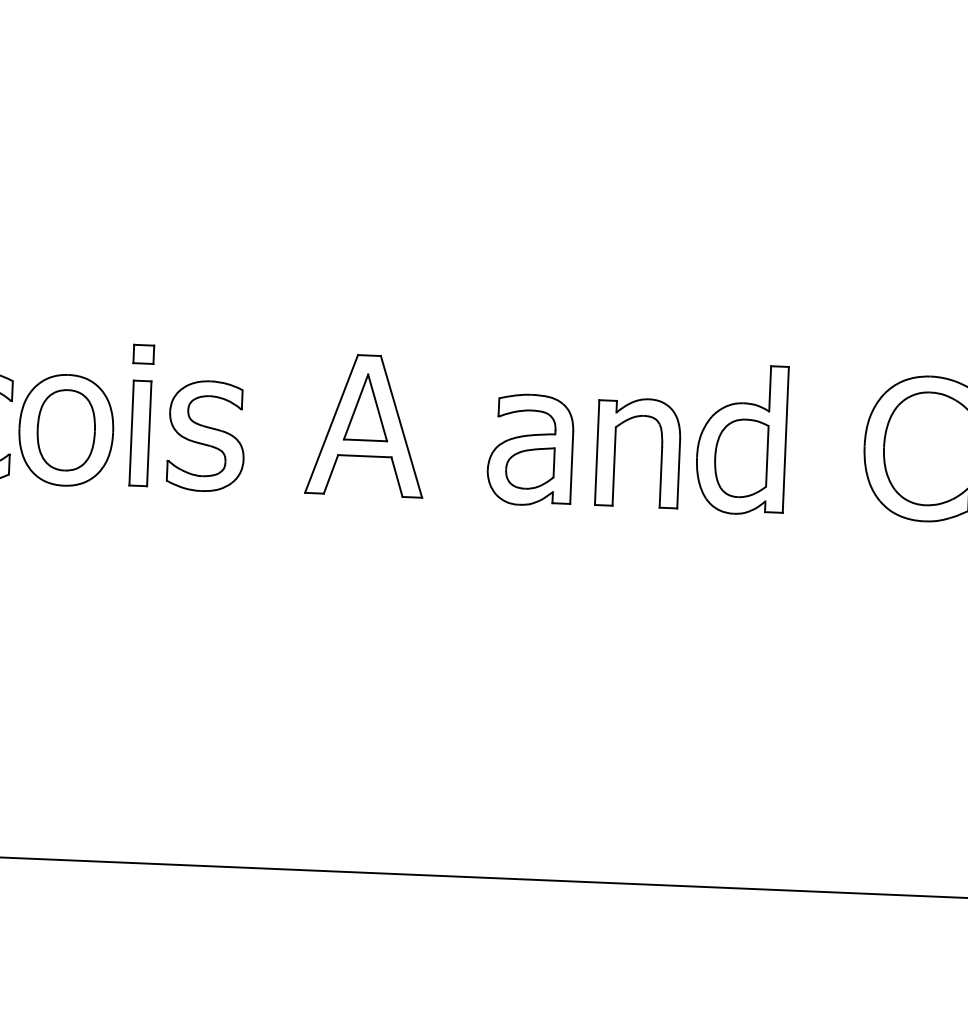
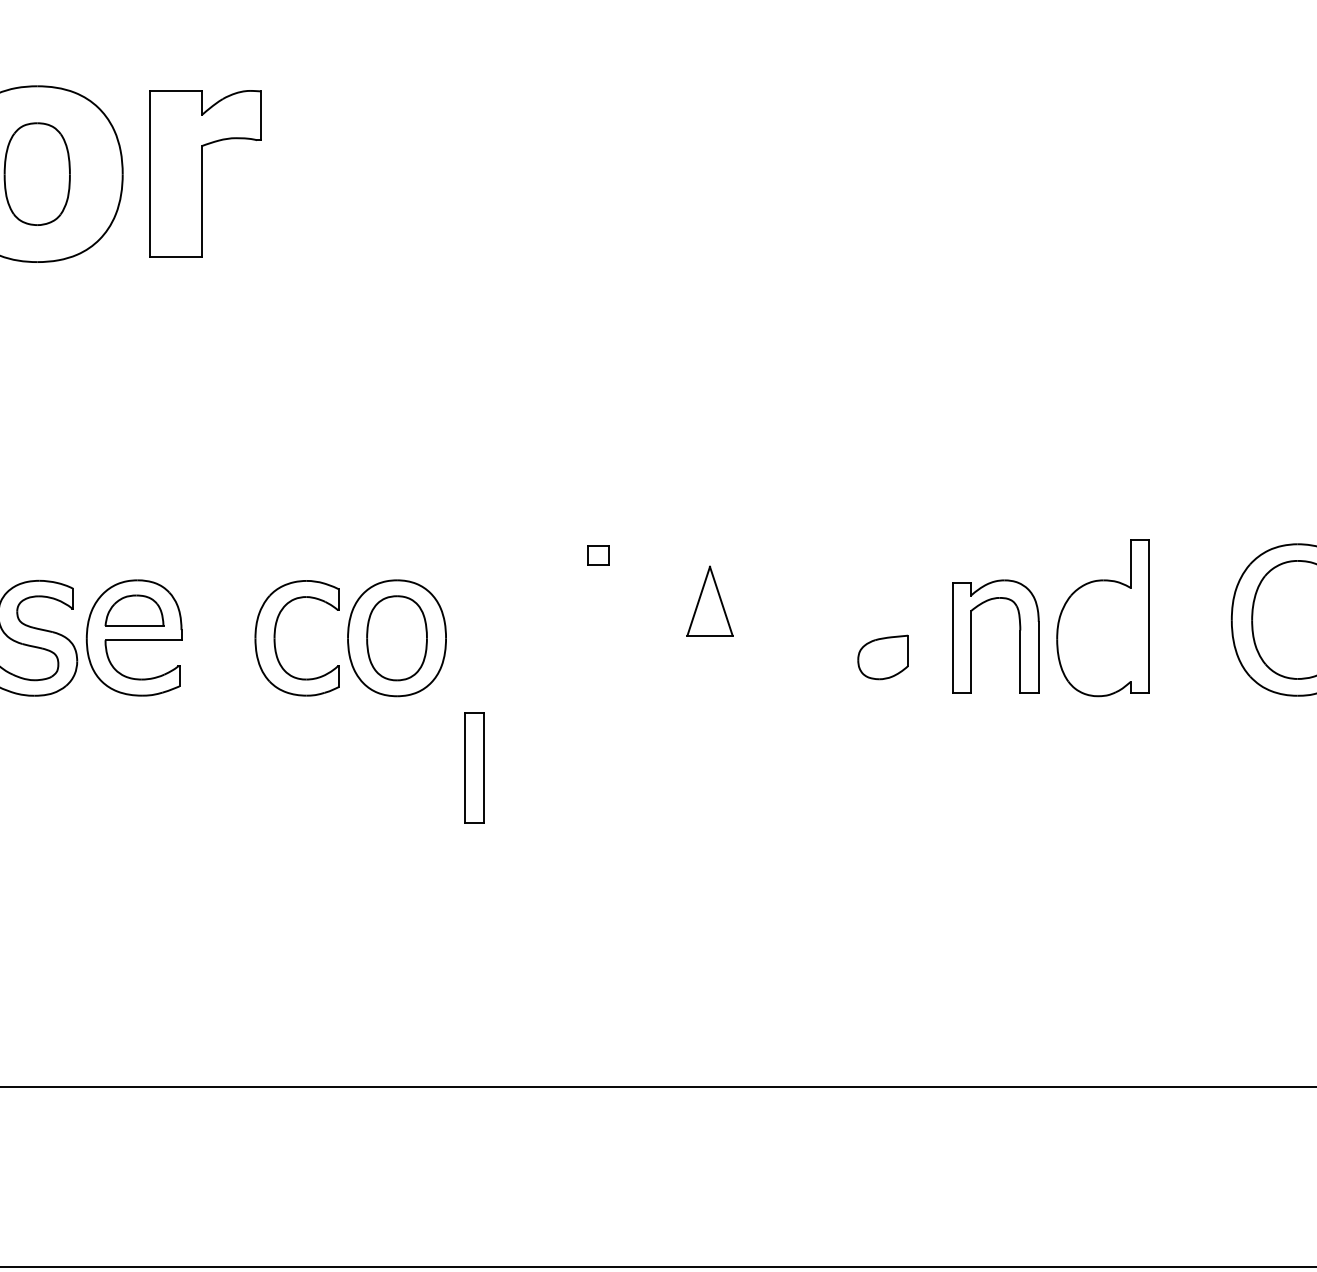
part: (143, 354) -> (598, 555), moved
part: (366, 425) -> (710, 620), removed
part: (140, 432) -> (474, 767), moved
part: (206, 435) -> (543, 637), removed
part: (530, 449) -> (882, 638), removed
part: (741, 457) -> (1103, 637), removed

